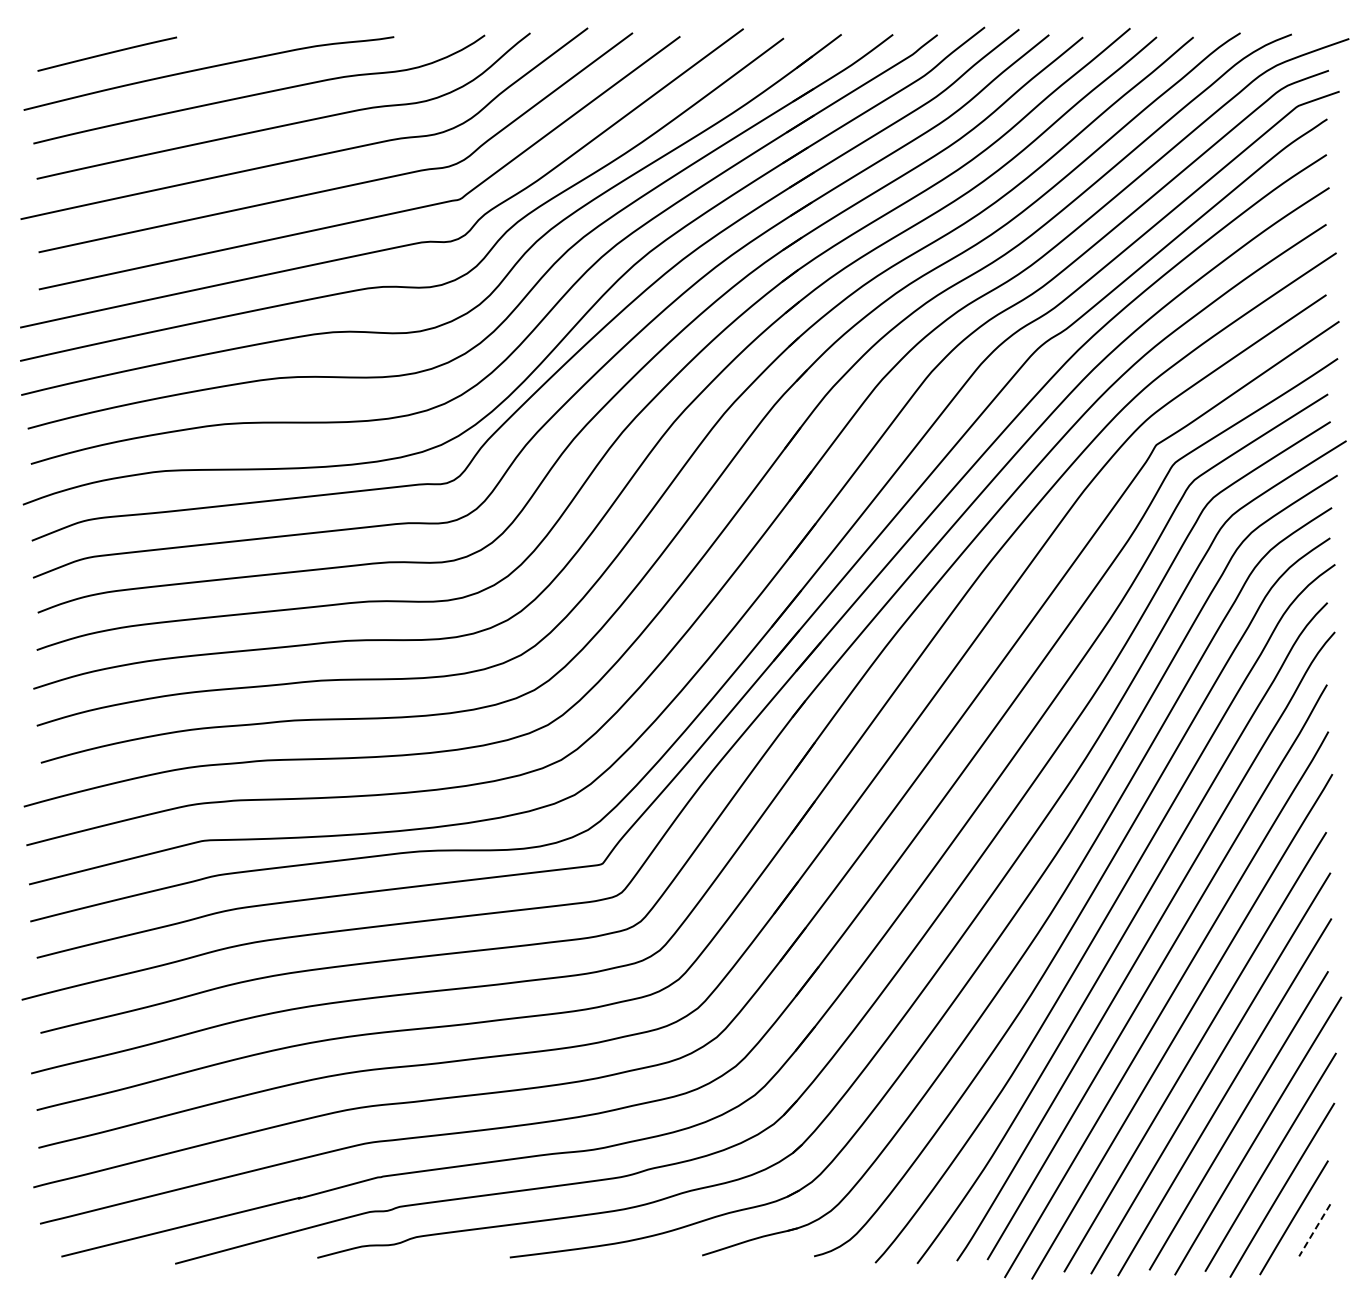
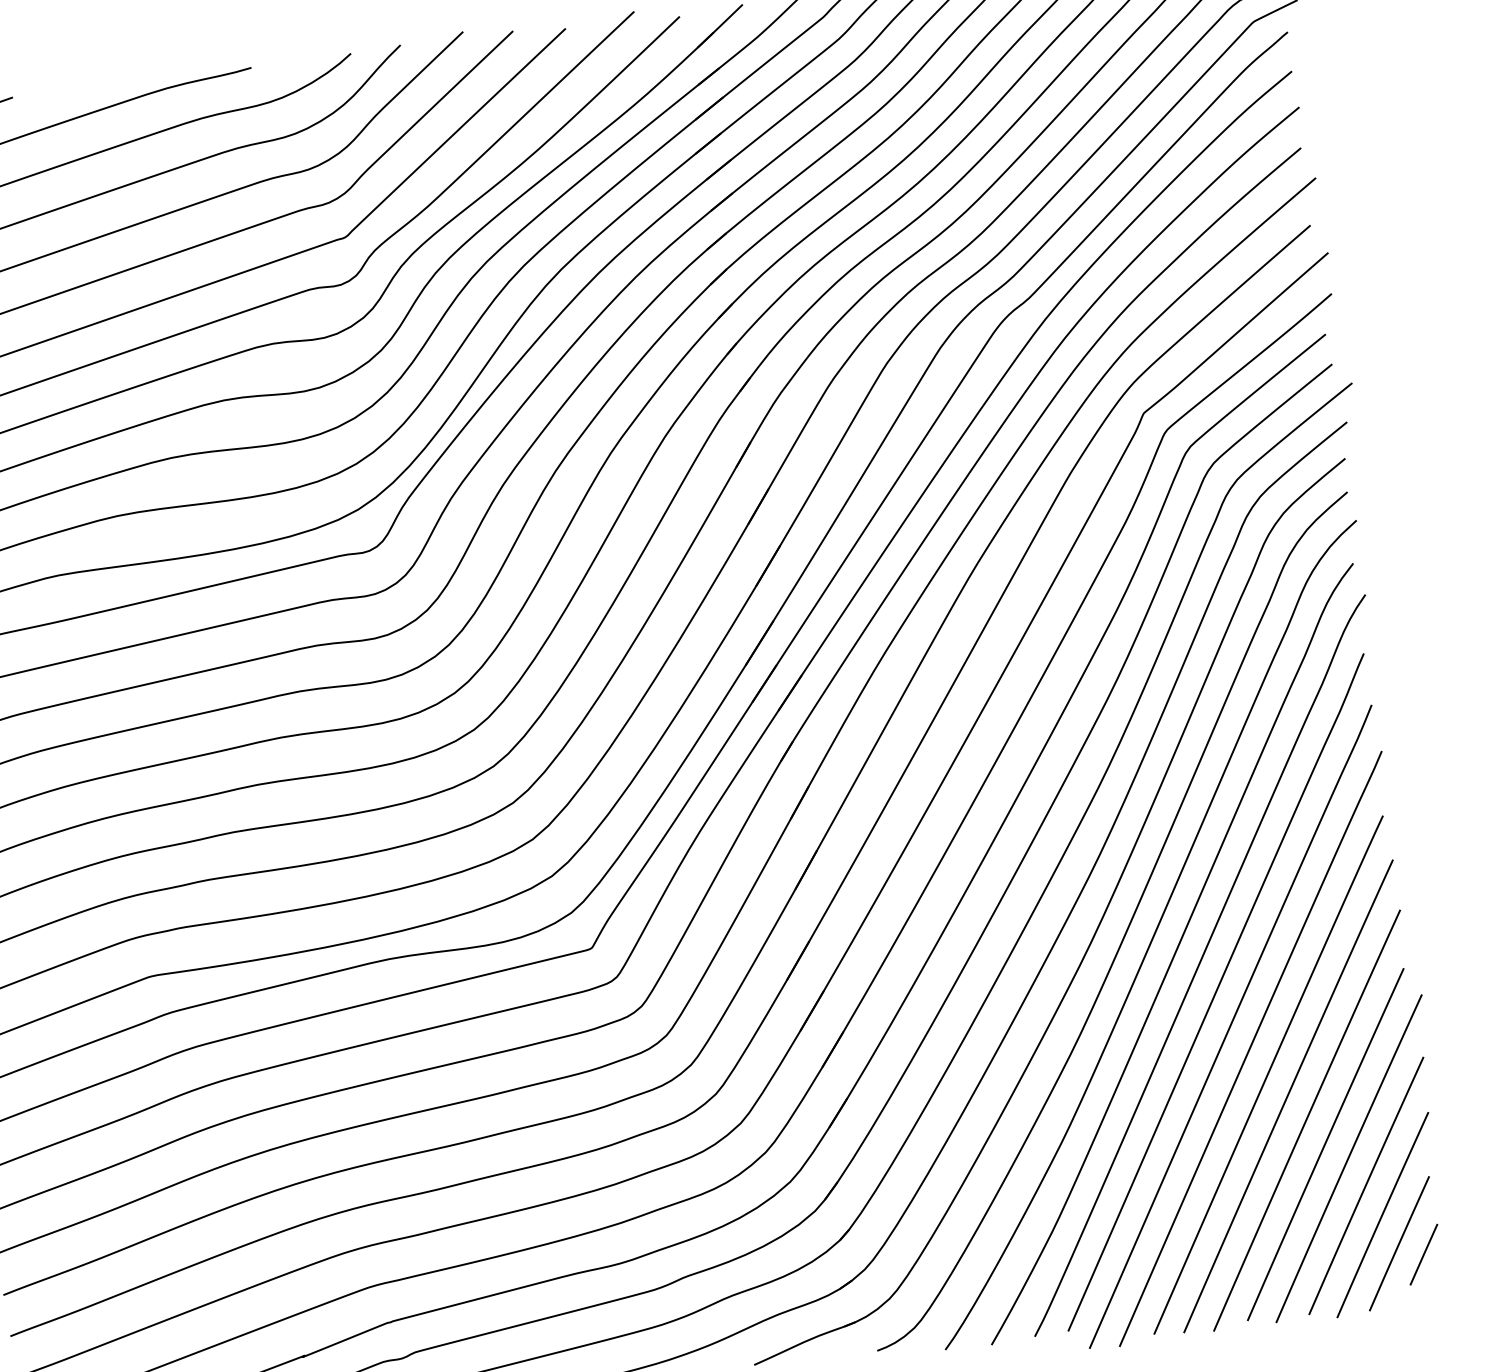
line: (1314, 1230) -> (1423, 1254), dashed -> solid

